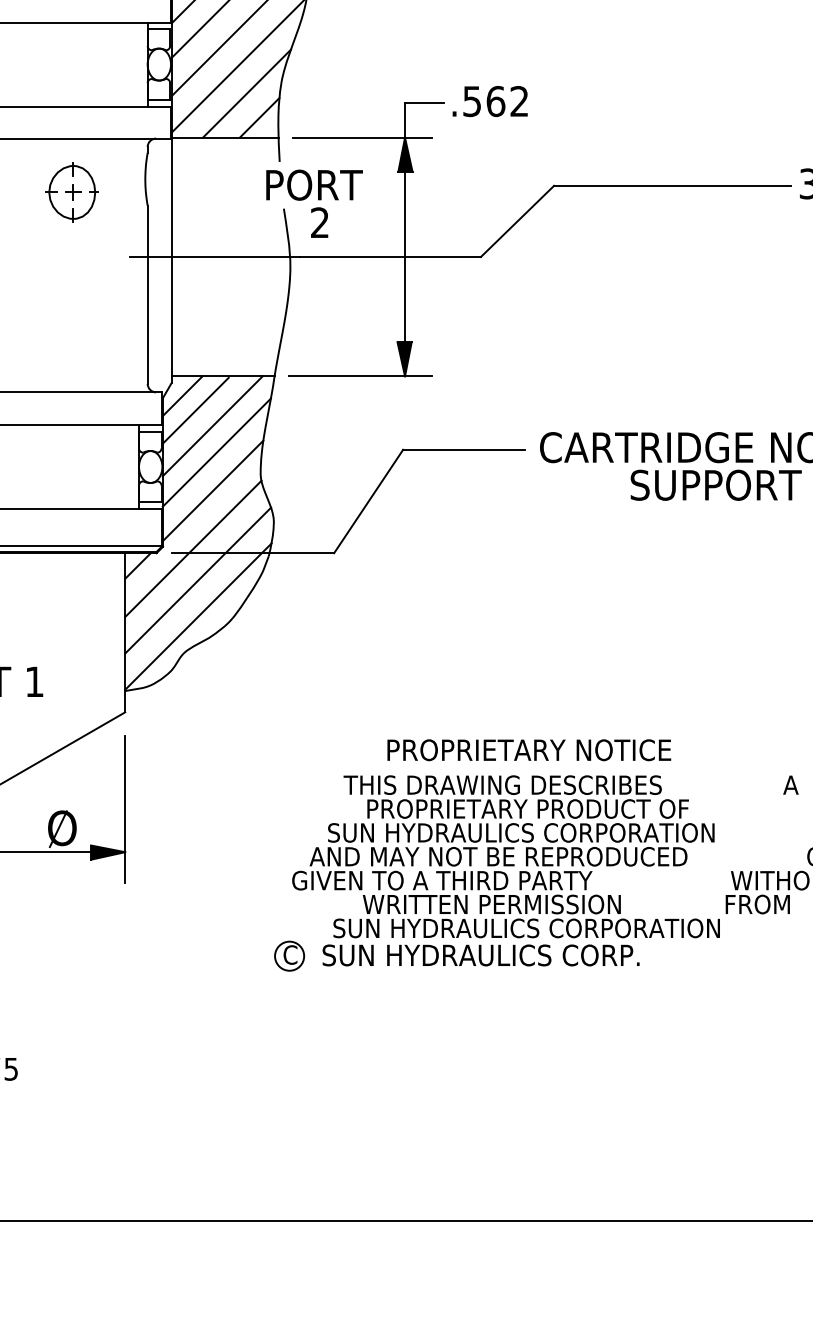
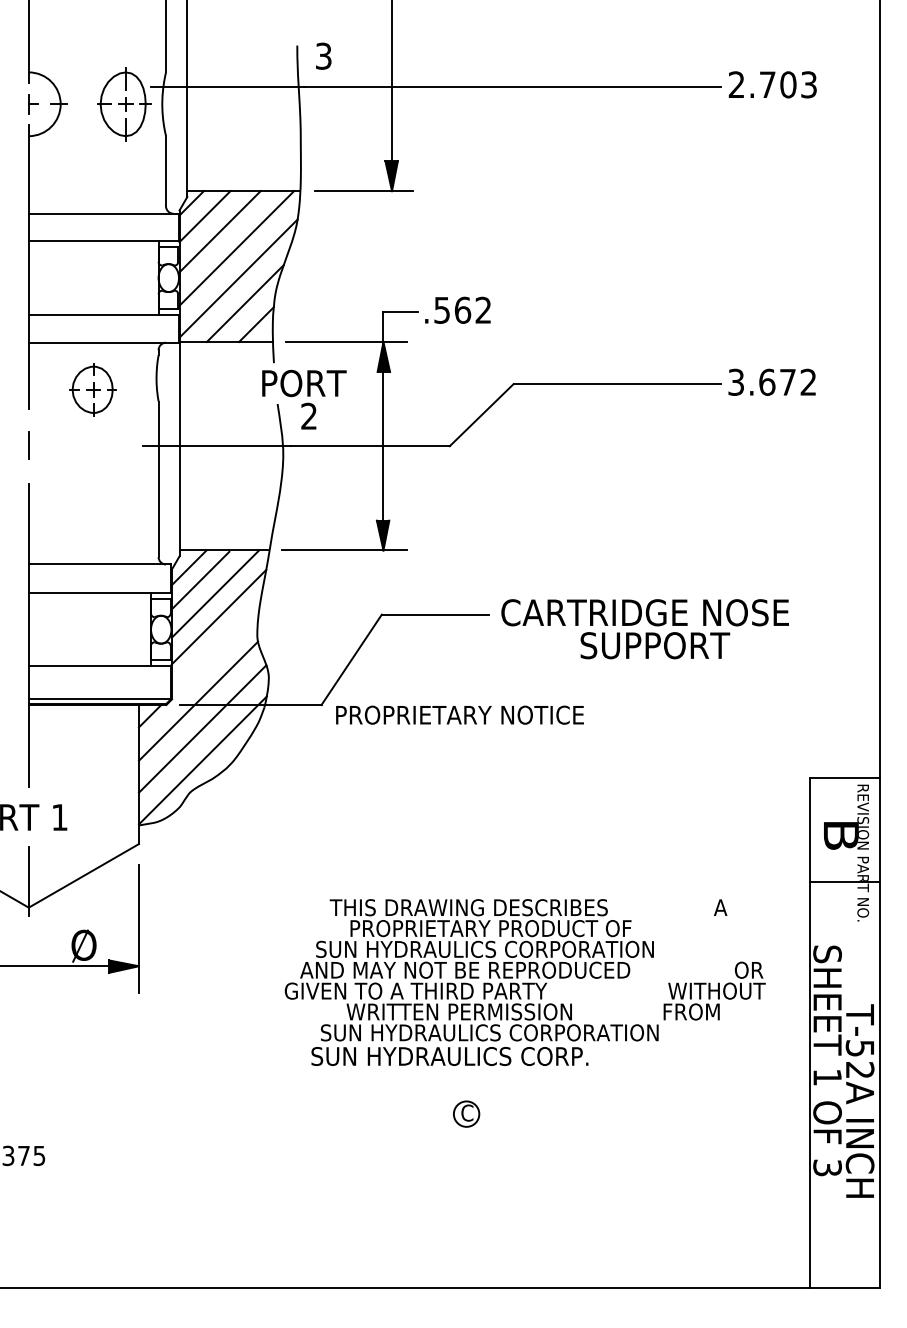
line: (212, 490) -> (215, 650), removed
text: (528, 749) -> (459, 714), moved
part: (289, 955) -> (466, 1113), moved

